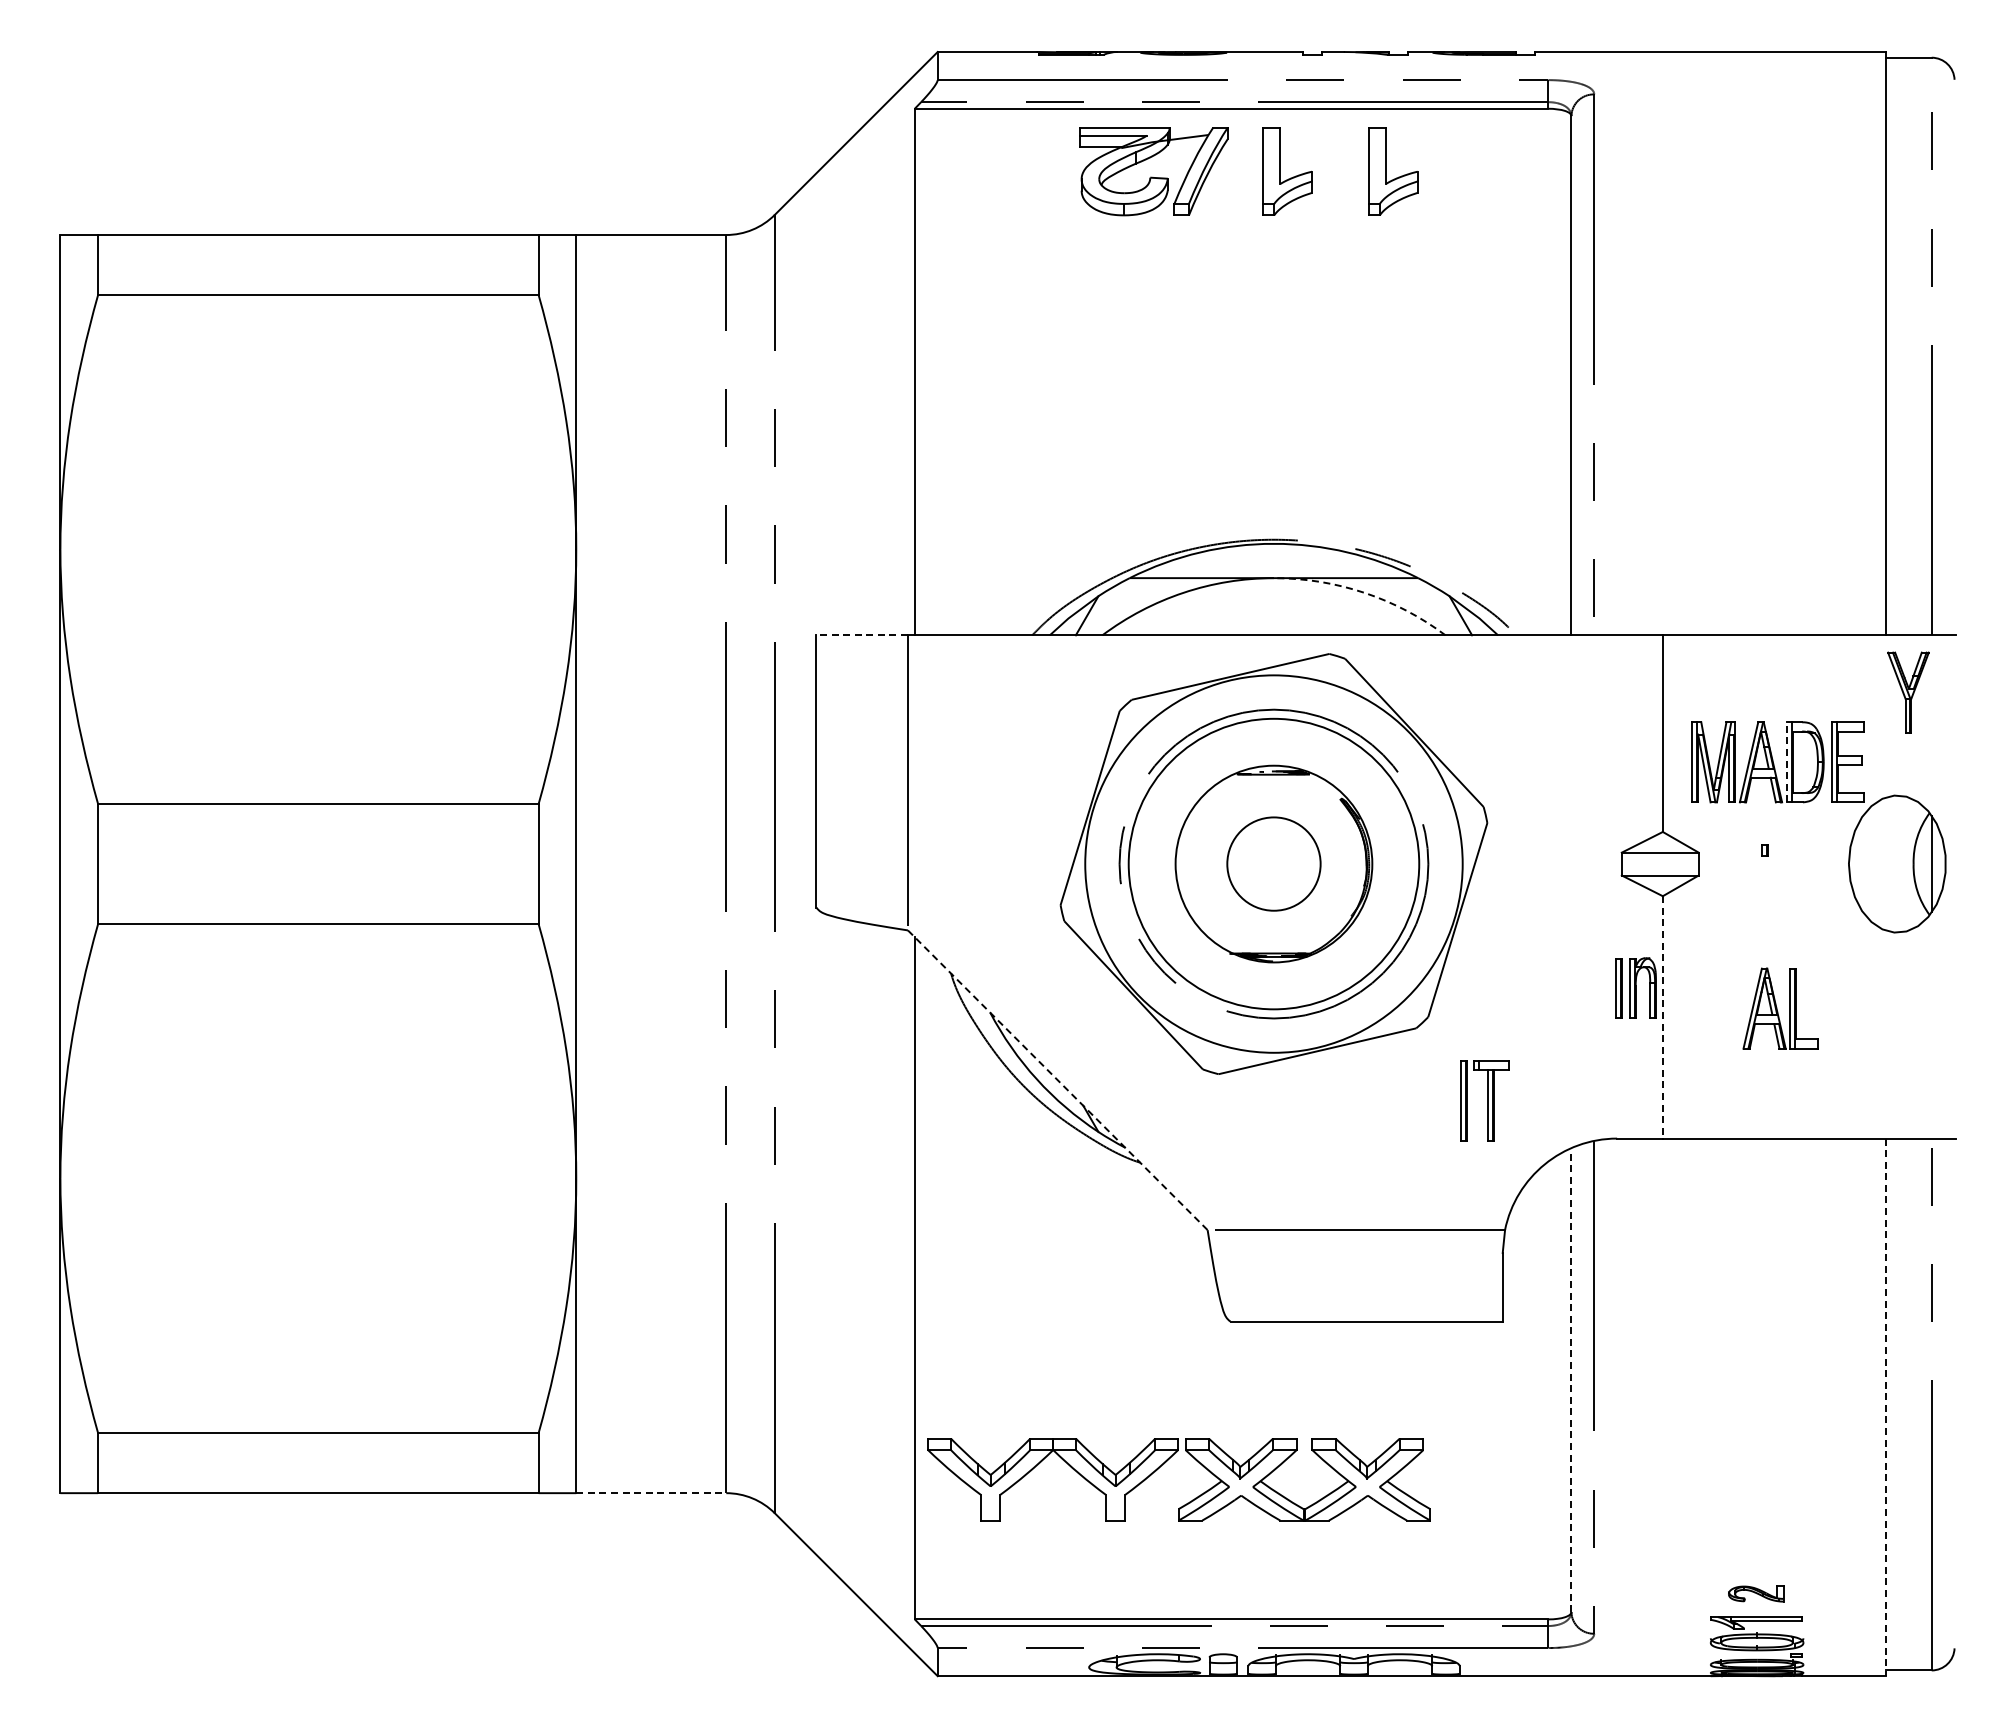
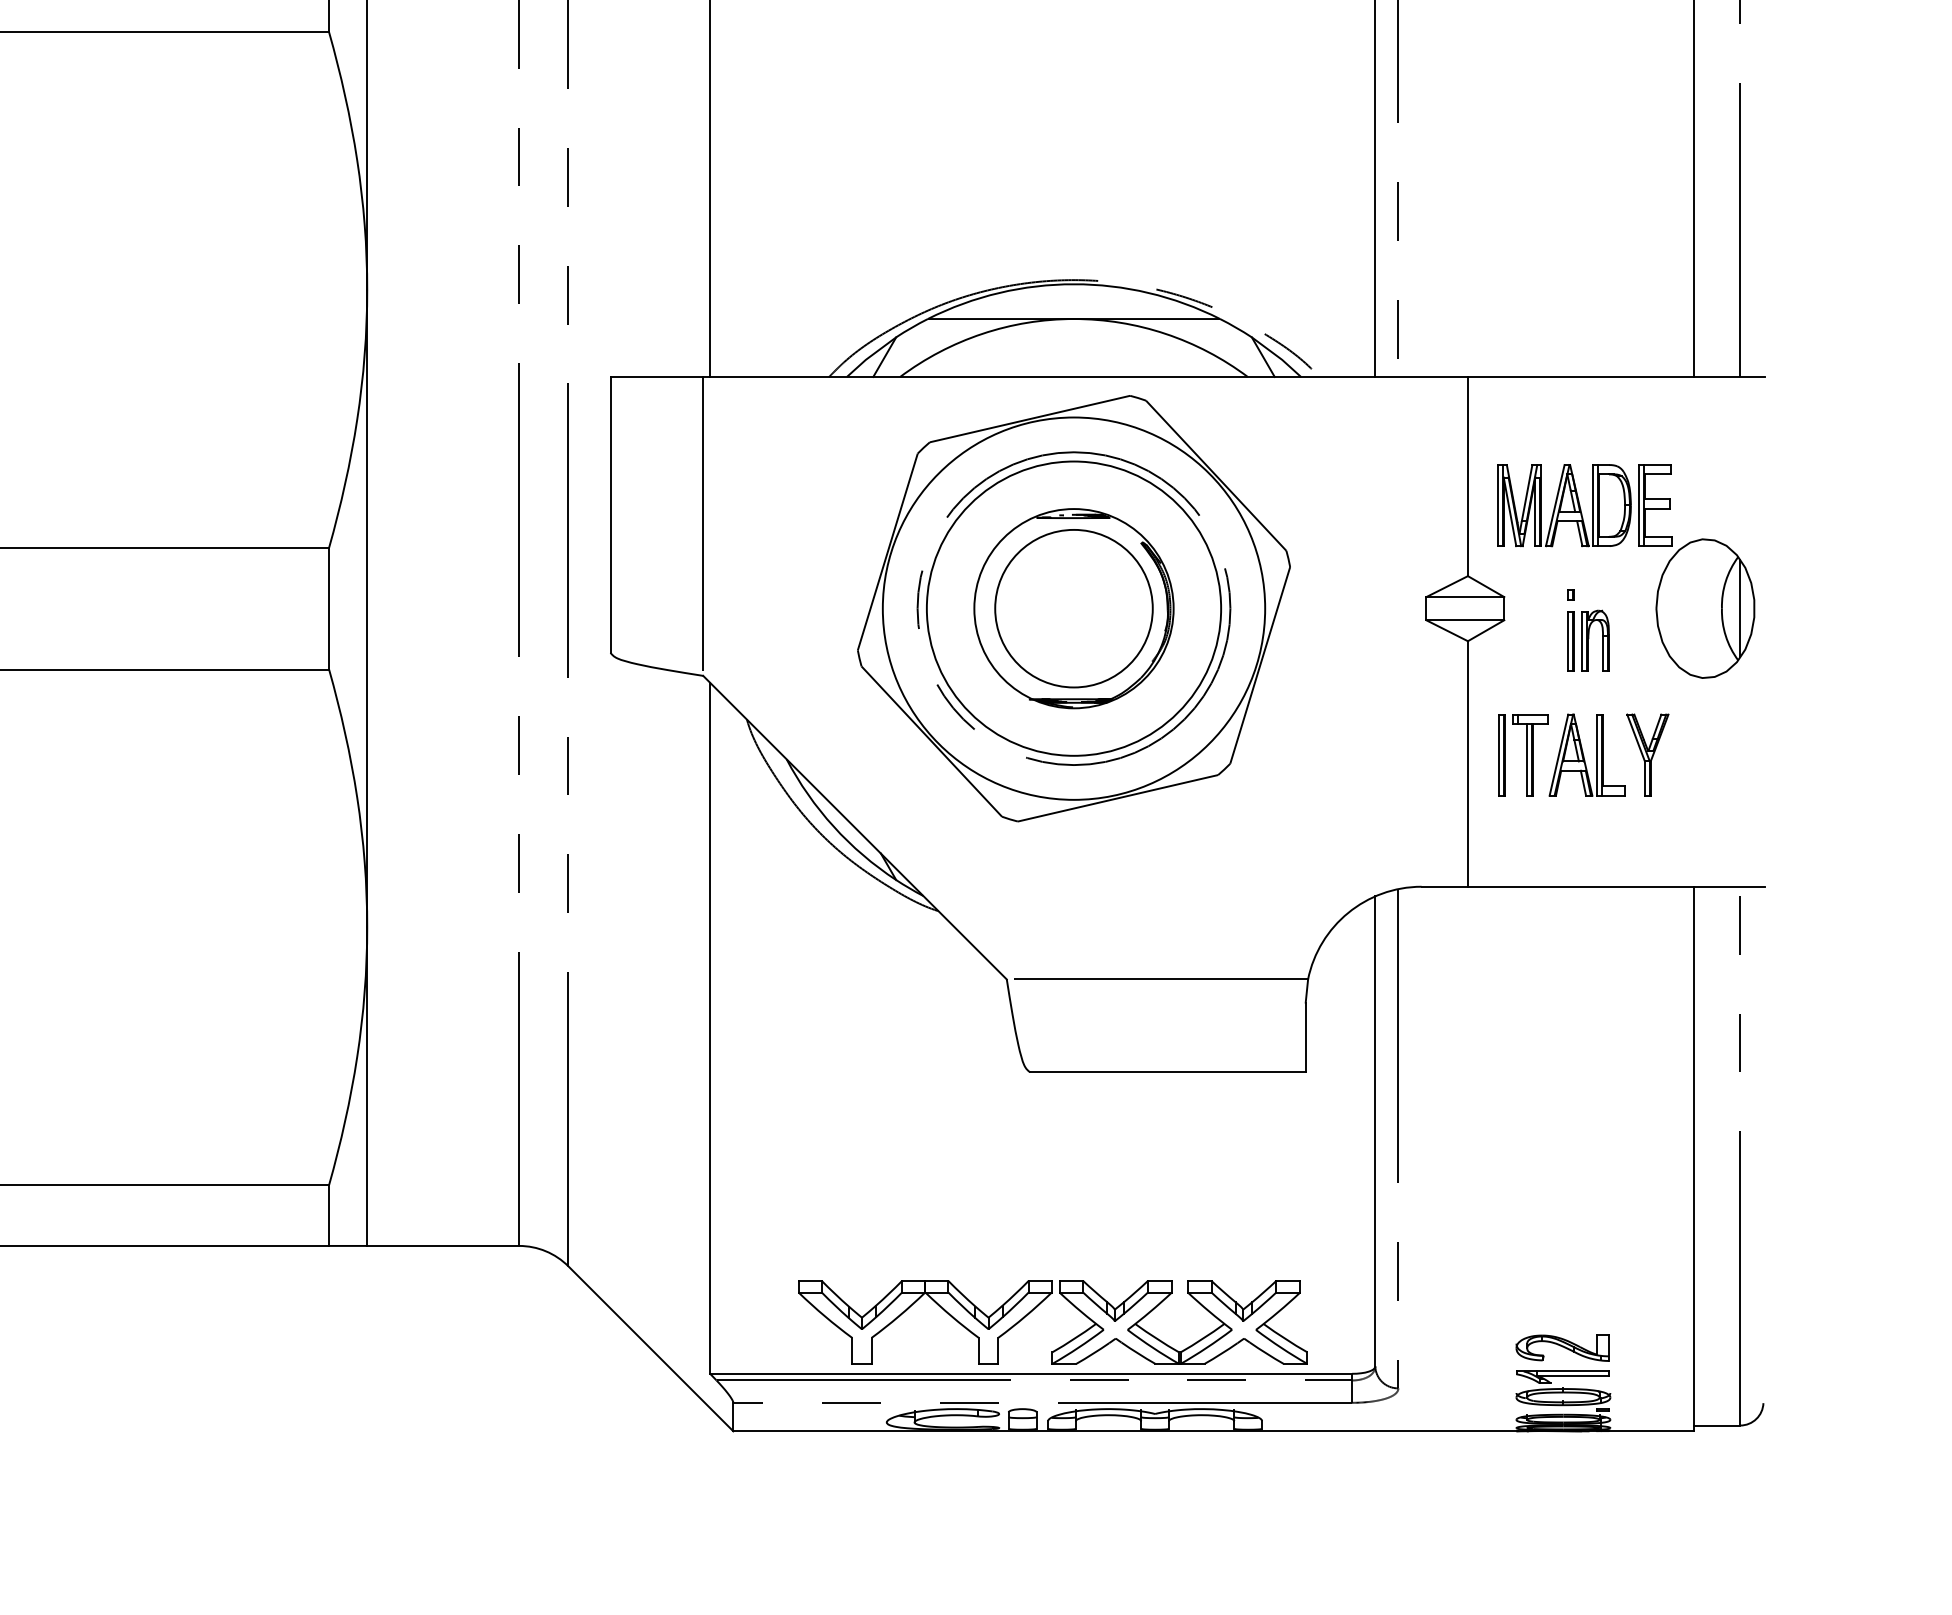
arc: (1364, 592) -> (1165, 333), dashed -> solid
line: (862, 635) -> (657, 377), dashed -> solid
part: (1908, 692) -> (1647, 754), moved
line: (1786, 761) -> (1593, 504), dashed -> solid
circle: (1273, 863) -> (1073, 608), size x1.67
part: (1635, 987) -> (1588, 640), moved
line: (1662, 1017) -> (1467, 764), dashed -> solid
line: (1057, 1080) -> (854, 827), dashed -> solid
part: (1484, 1100) -> (1523, 754), moved
line: (1571, 1380) -> (1375, 1131), dashed -> solid
line: (1885, 1407) -> (1693, 1159), dashed -> solid
part: (1164, 1464) -> (1038, 1307), moved
line: (651, 1493) -> (443, 1246), dashed -> solid
part: (1755, 1593) -> (1561, 1347), size x1.67

